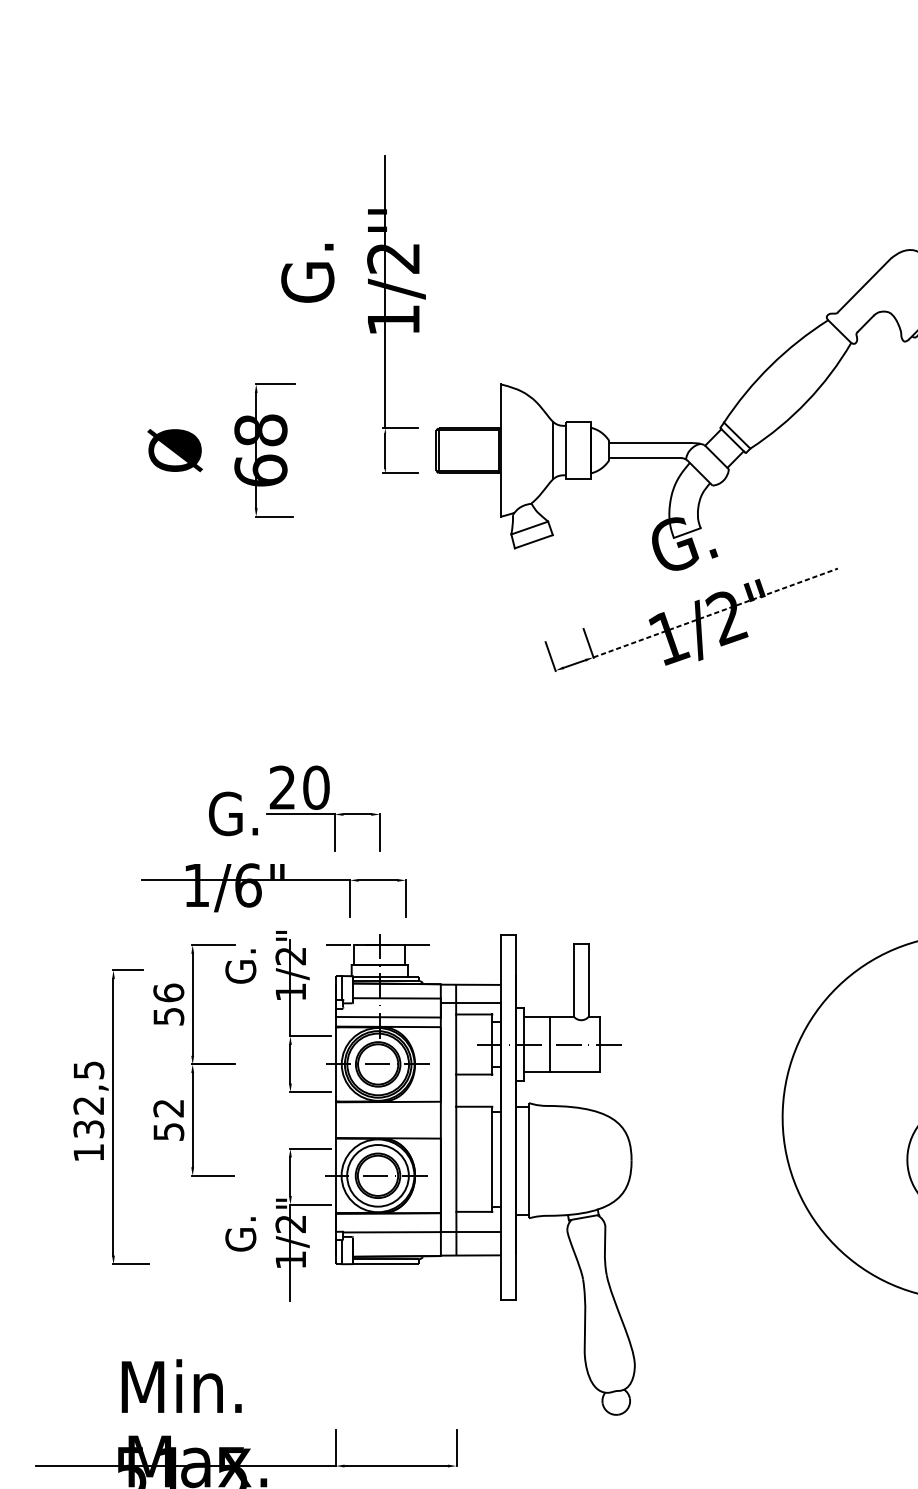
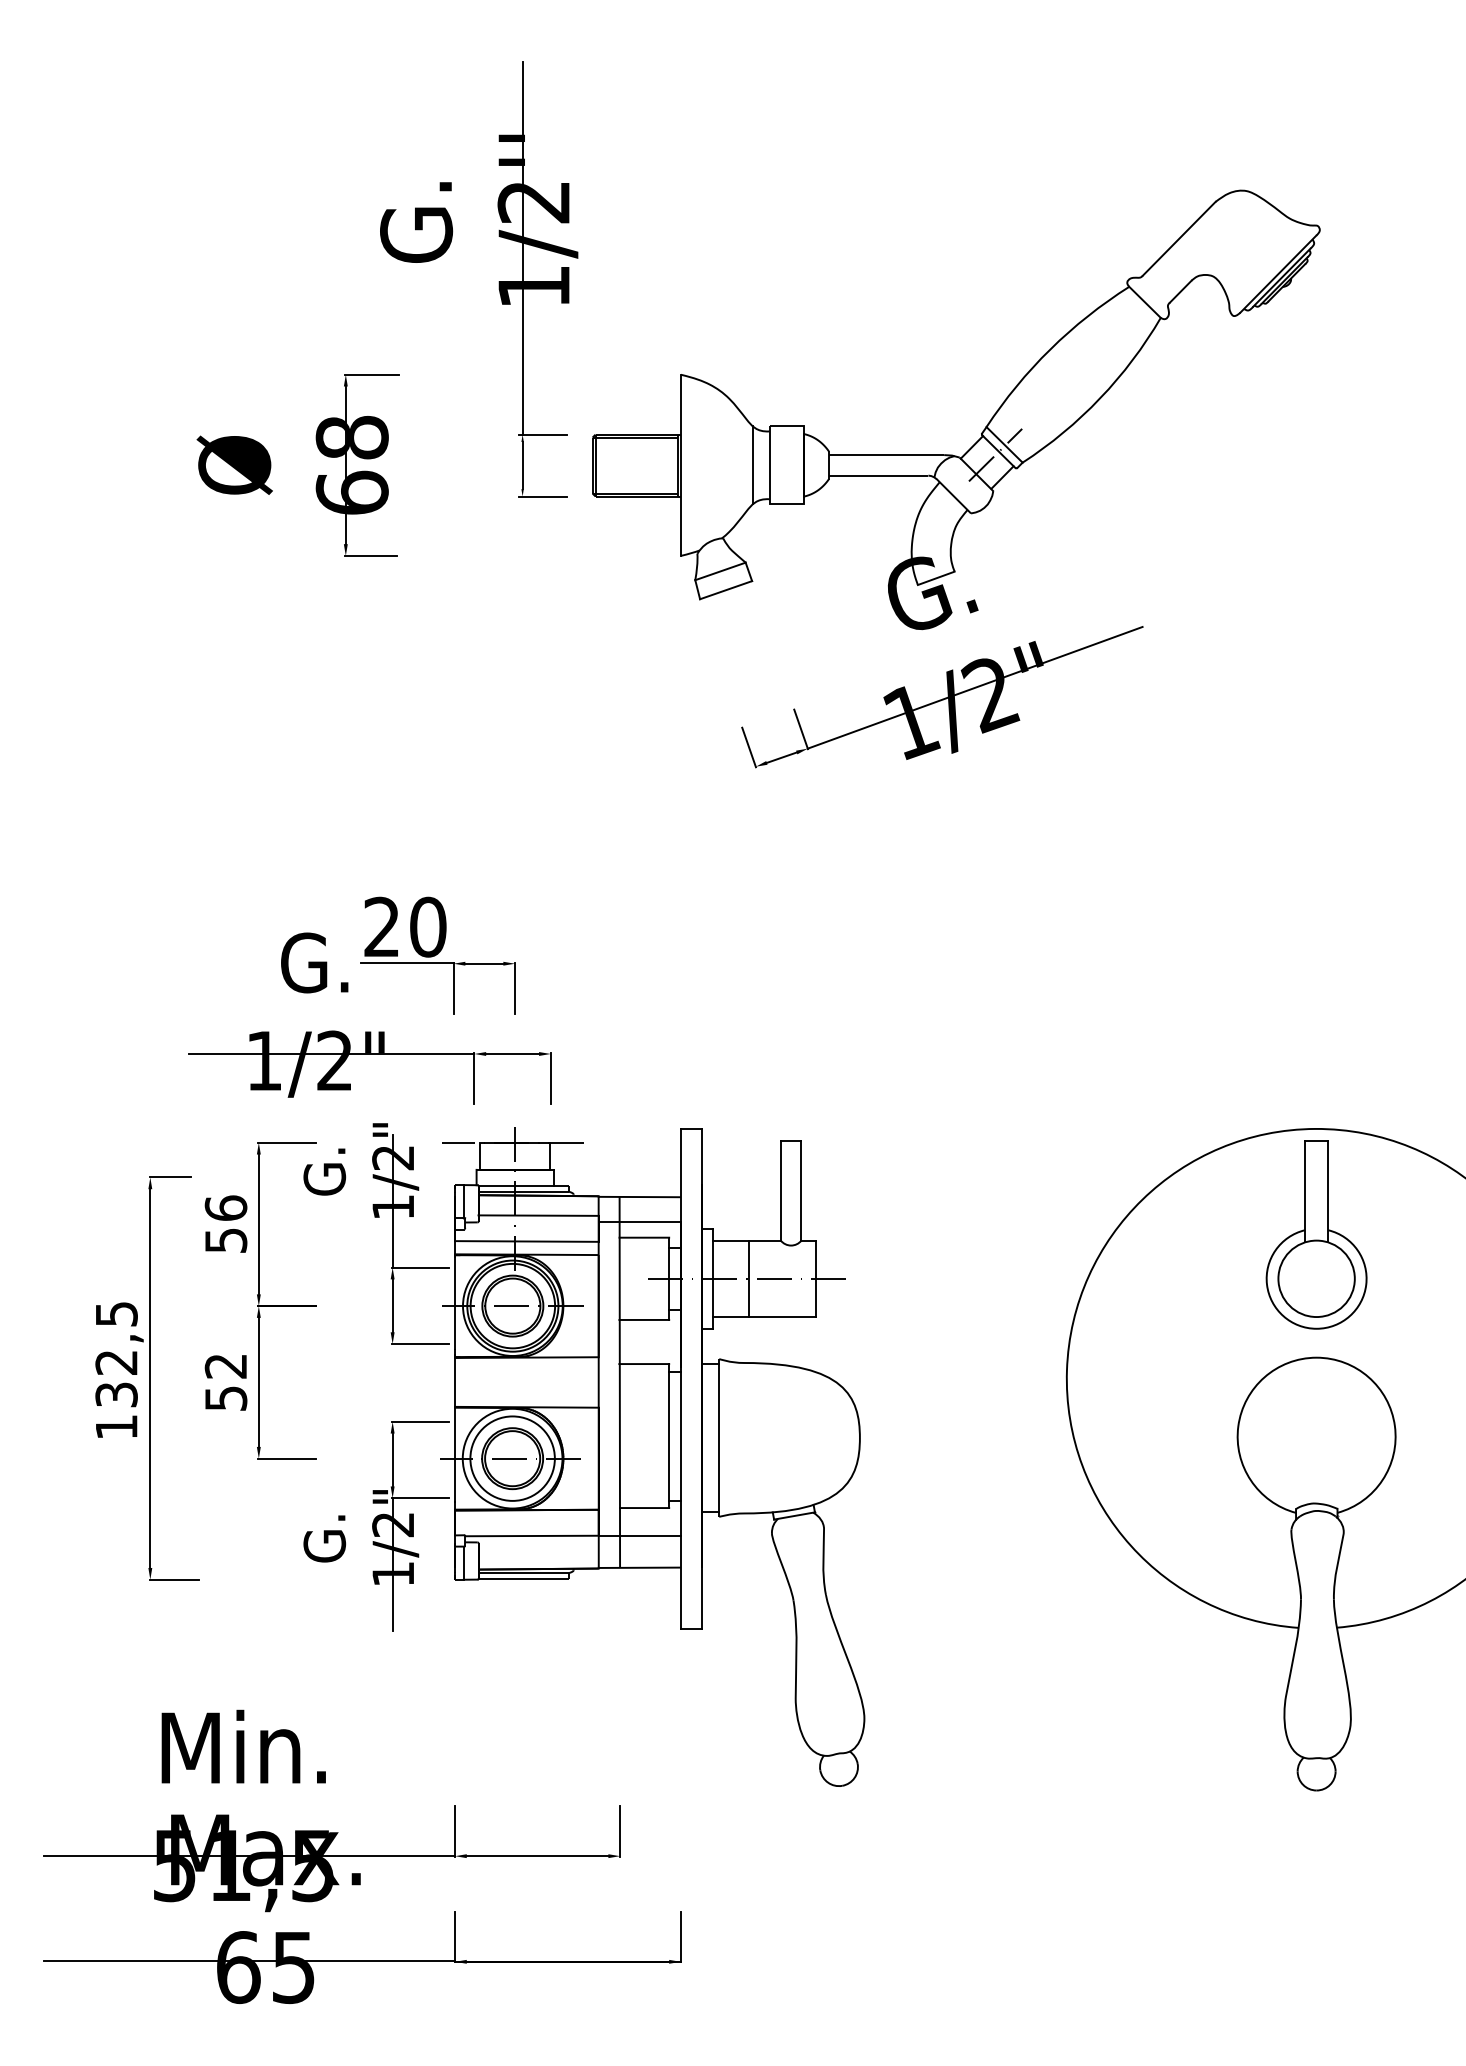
line: (730, 442) -> (995, 454), added
line: (715, 612) -> (975, 687), dashed -> solid
text: (248, 885) -> (335, 1060), 1/6" -> 1/2"

